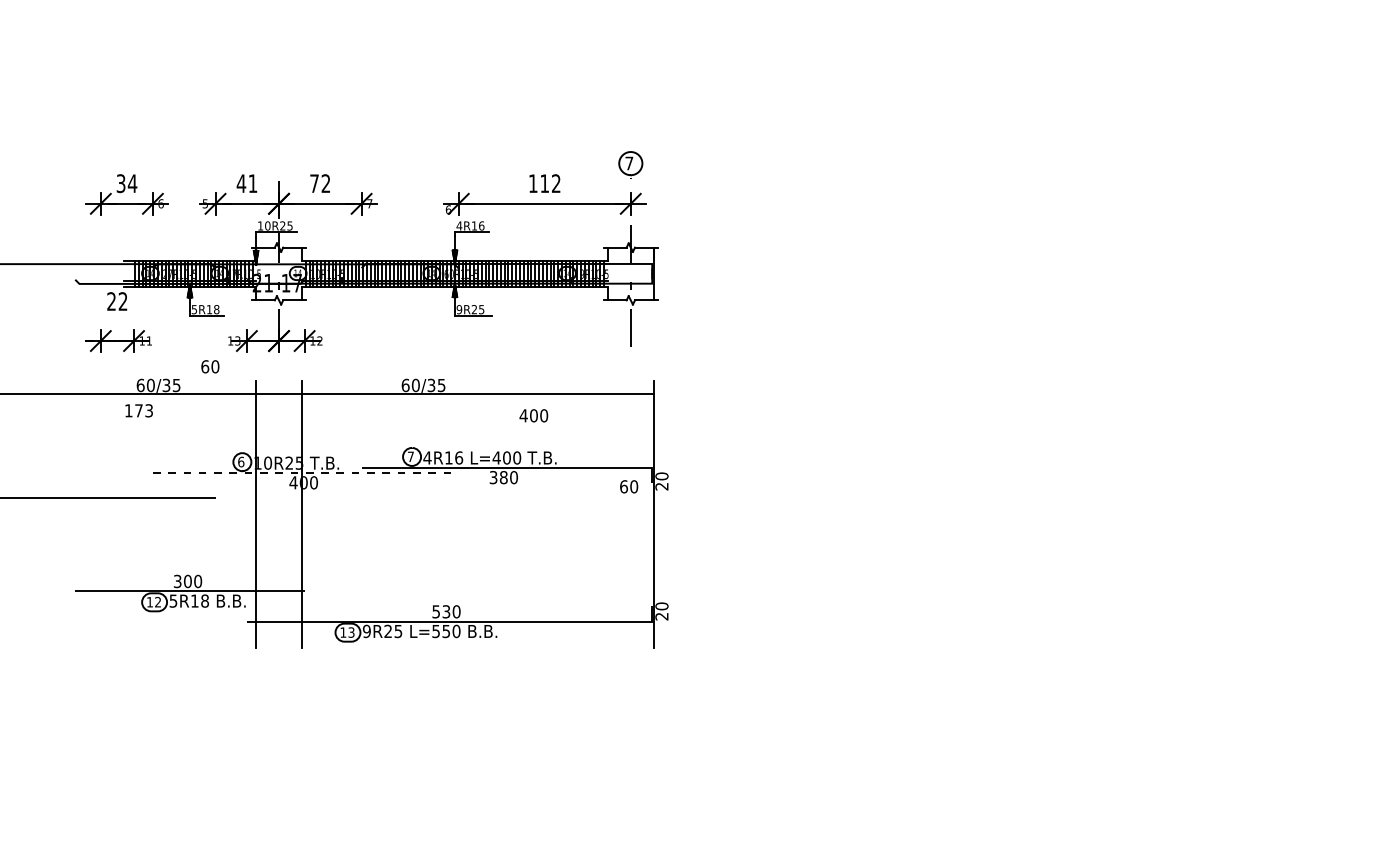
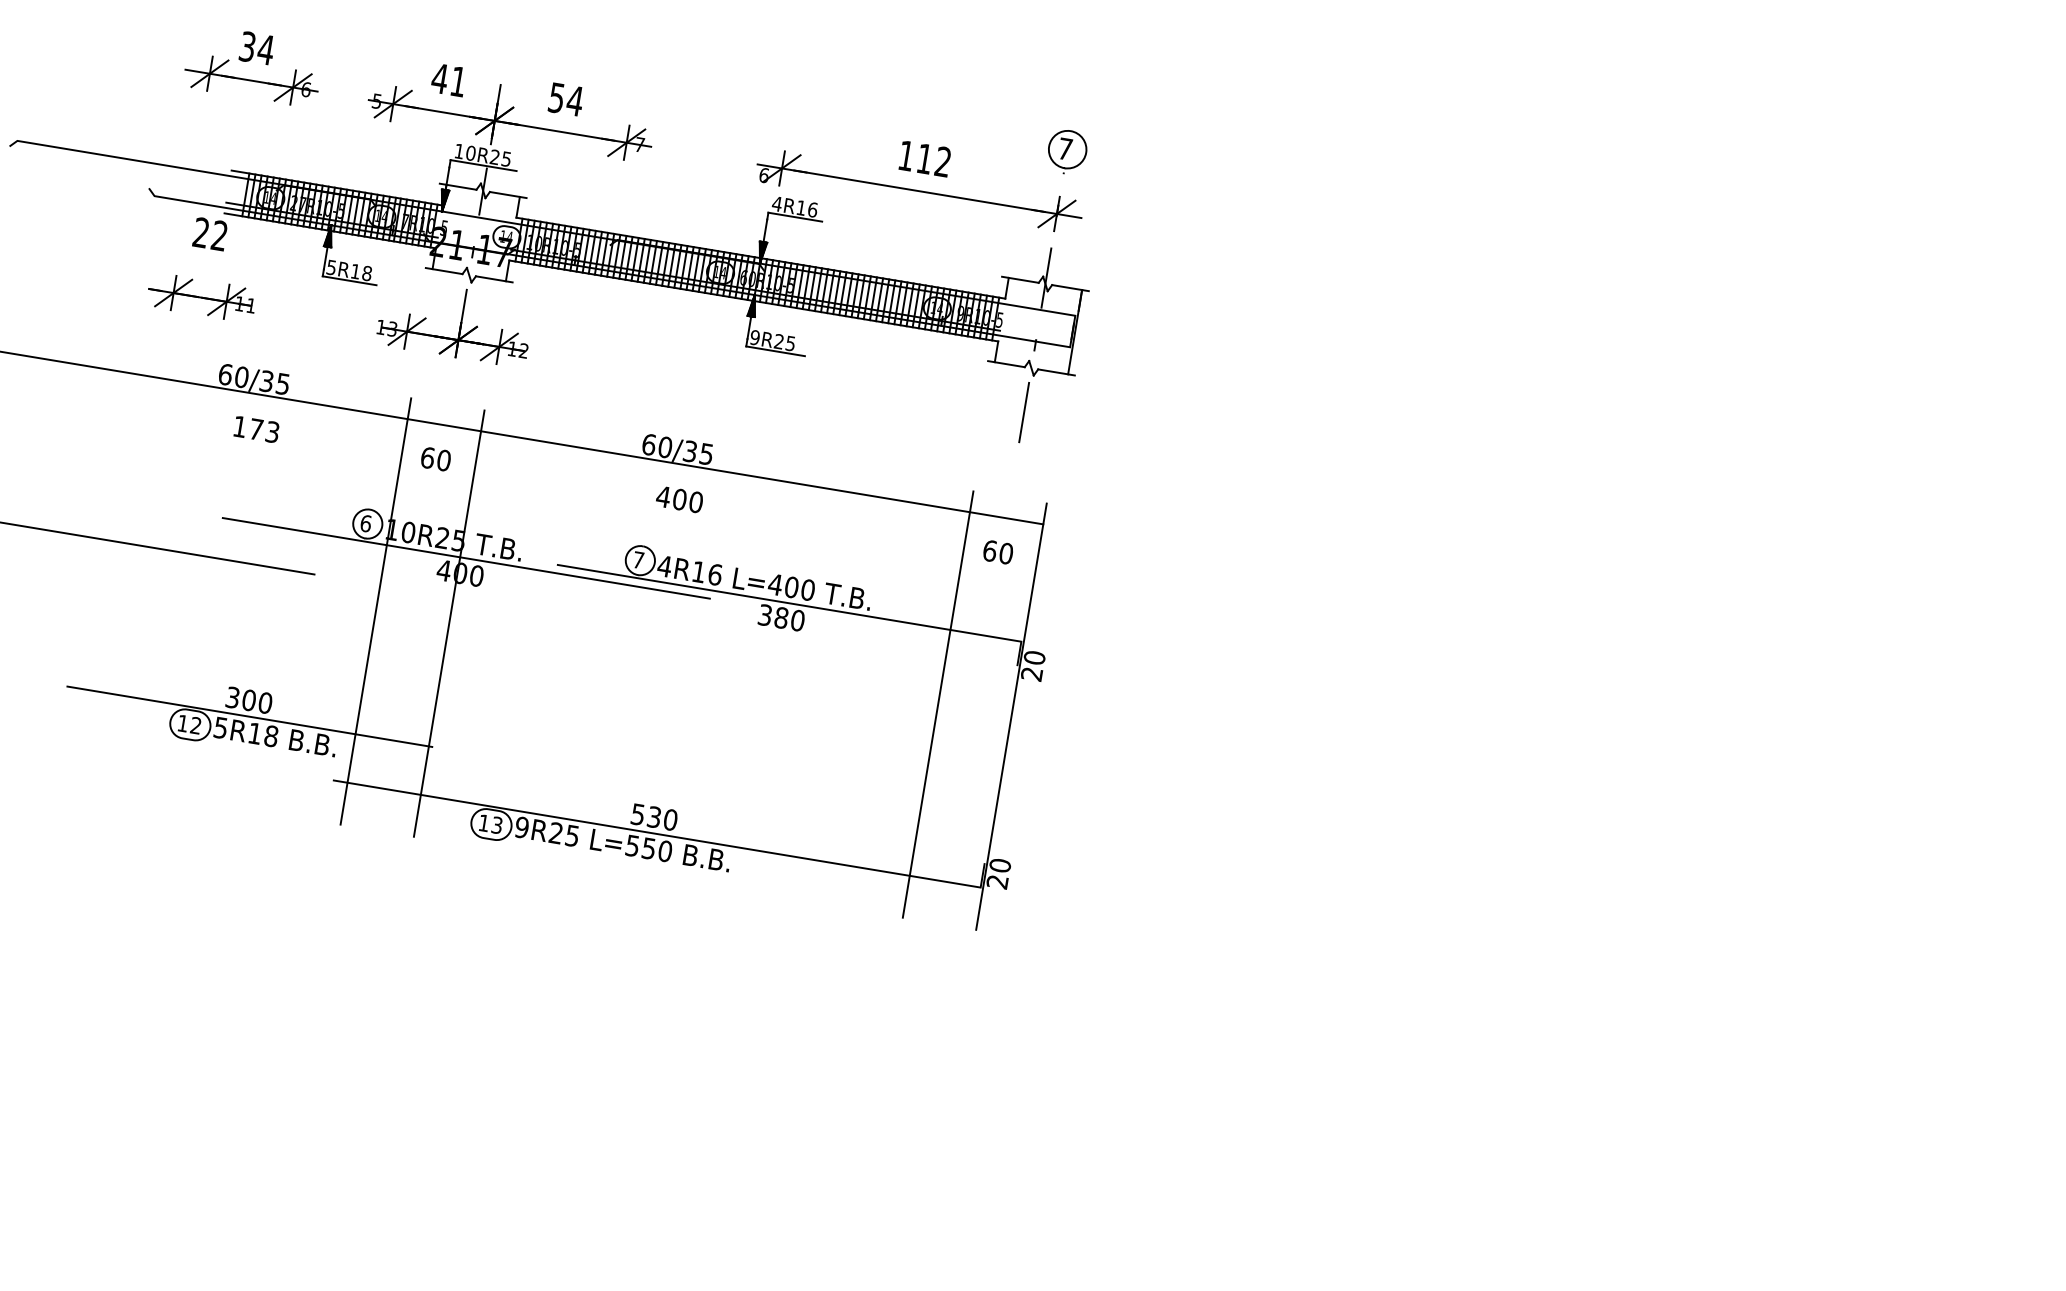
text: (320, 183) -> (566, 99), 72 -> 54
text: (210, 366) -> (436, 458), moved
text: (138, 410) -> (255, 428), moved
text: (533, 415) -> (679, 499), moved
line: (305, 473) -> (465, 558), dashed -> solid
text: (629, 486) -> (998, 551), moved
line: (607, 514) -> (937, 704), added

